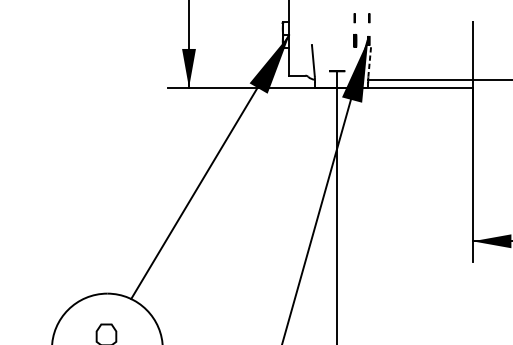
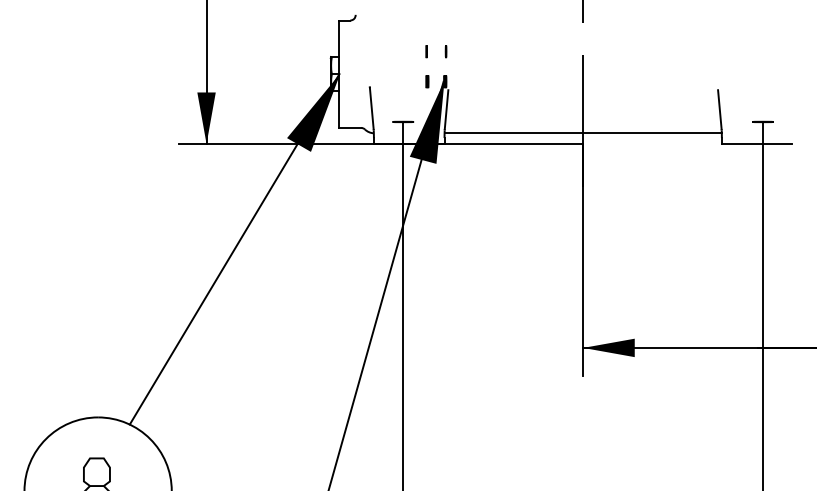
part: (355, 40) -> (427, 81), size x0.71
line: (369, 61) -> (446, 109), dashed -> solid

